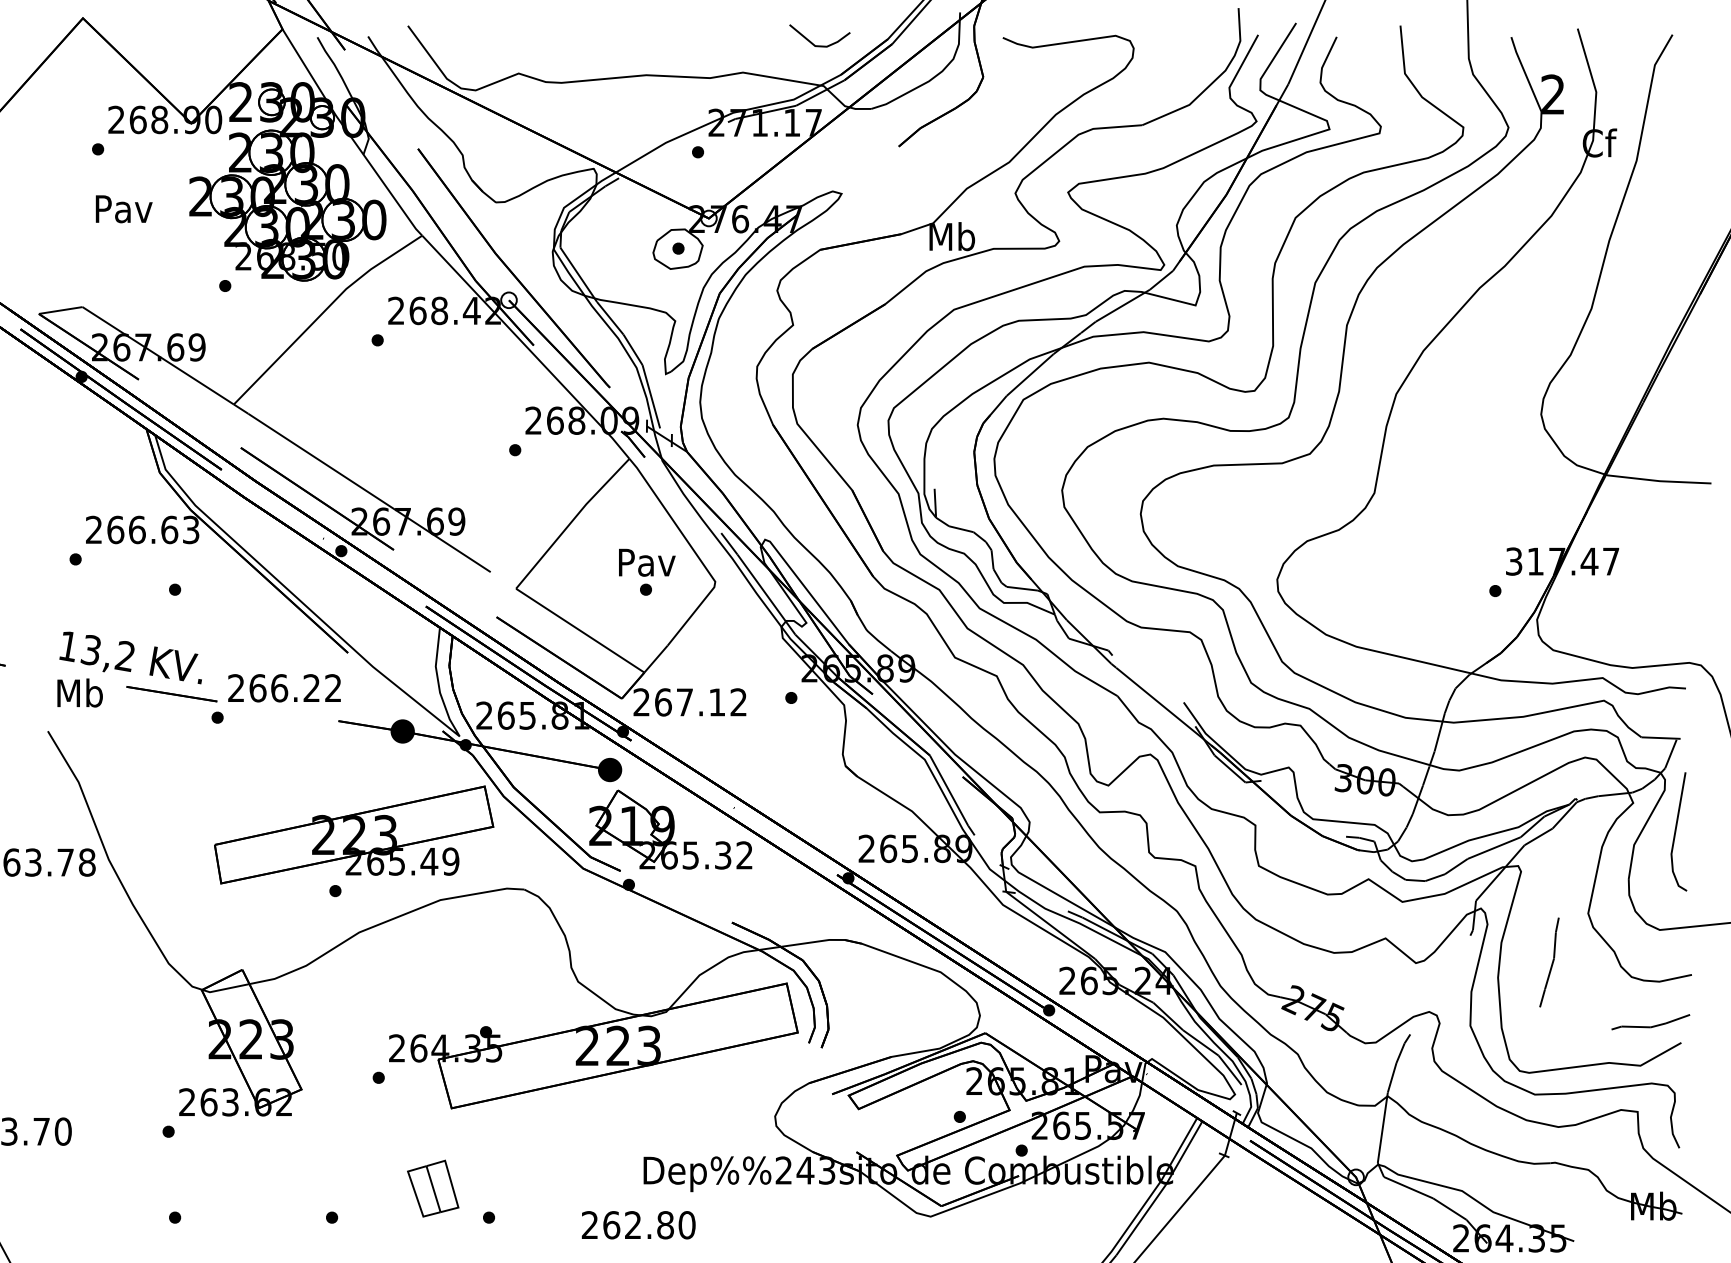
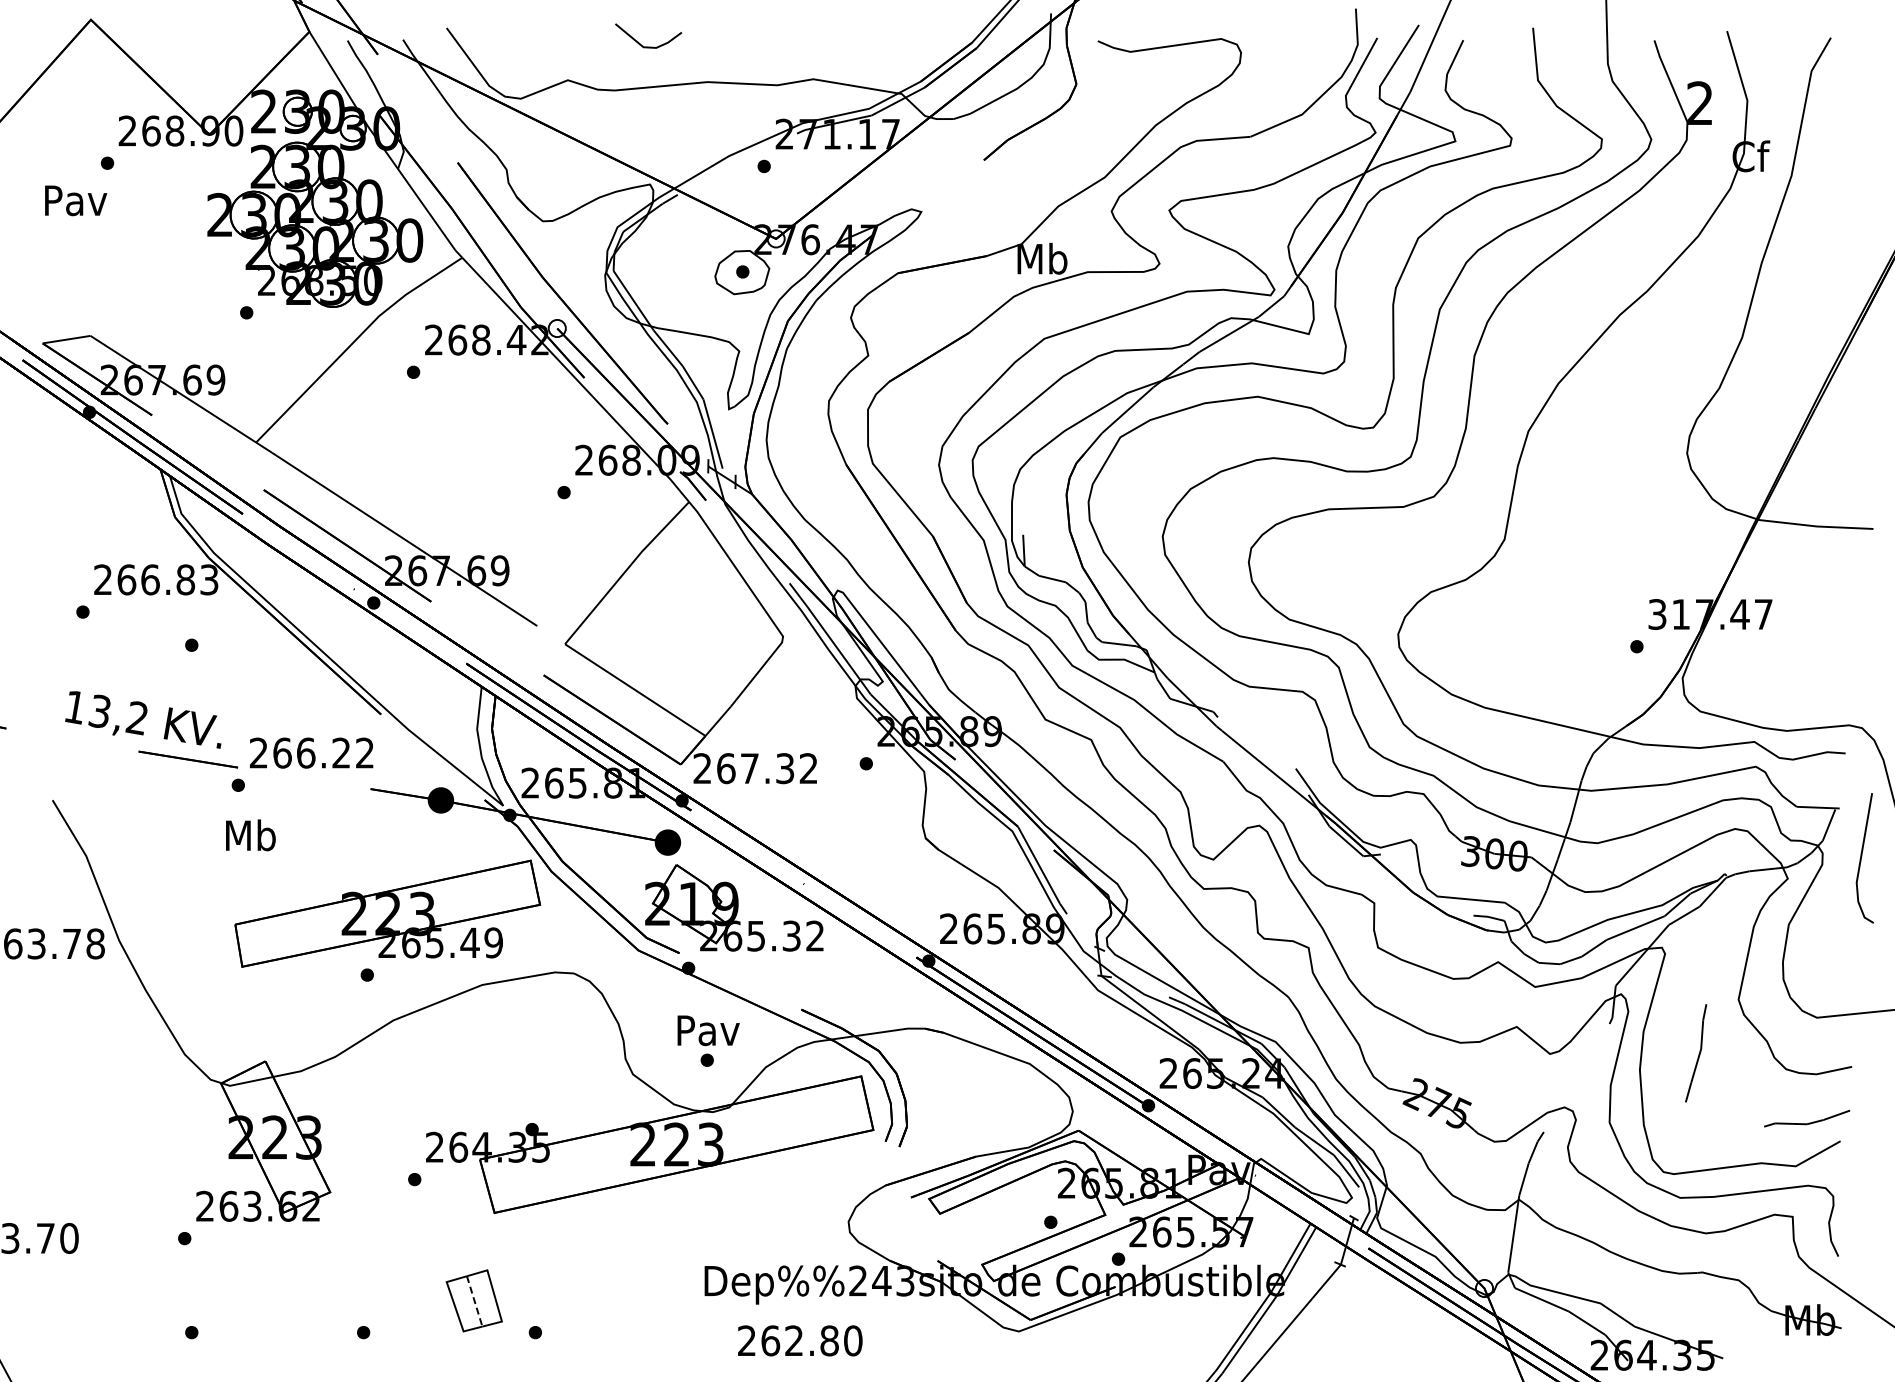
line: (819, 45) -> (648, 46), moved
text: (124, 208) -> (76, 200), moved
text: (169, 529) -> (185, 579), 266.63 -> 266.83
text: (647, 571) -> (708, 1040), moved
text: (79, 693) -> (250, 835), moved
text: (717, 702) -> (785, 768), 267.12 -> 267.32
line: (1676, 830) -> (1862, 856), moved
line: (433, 1189) -> (474, 1301), solid -> dashed
text: (638, 1224) -> (800, 1340), moved

